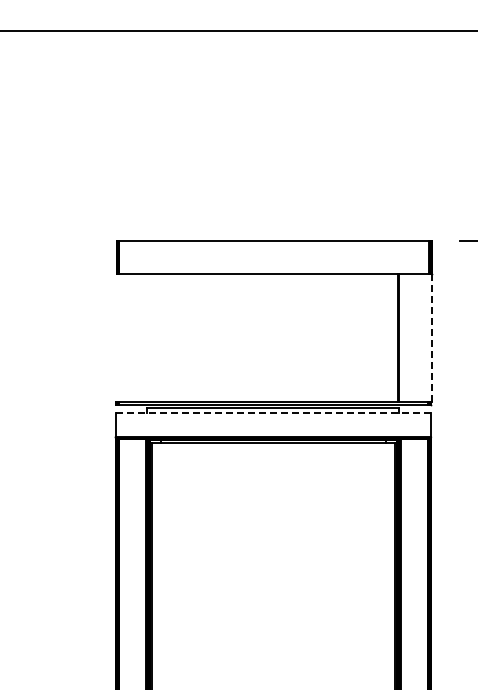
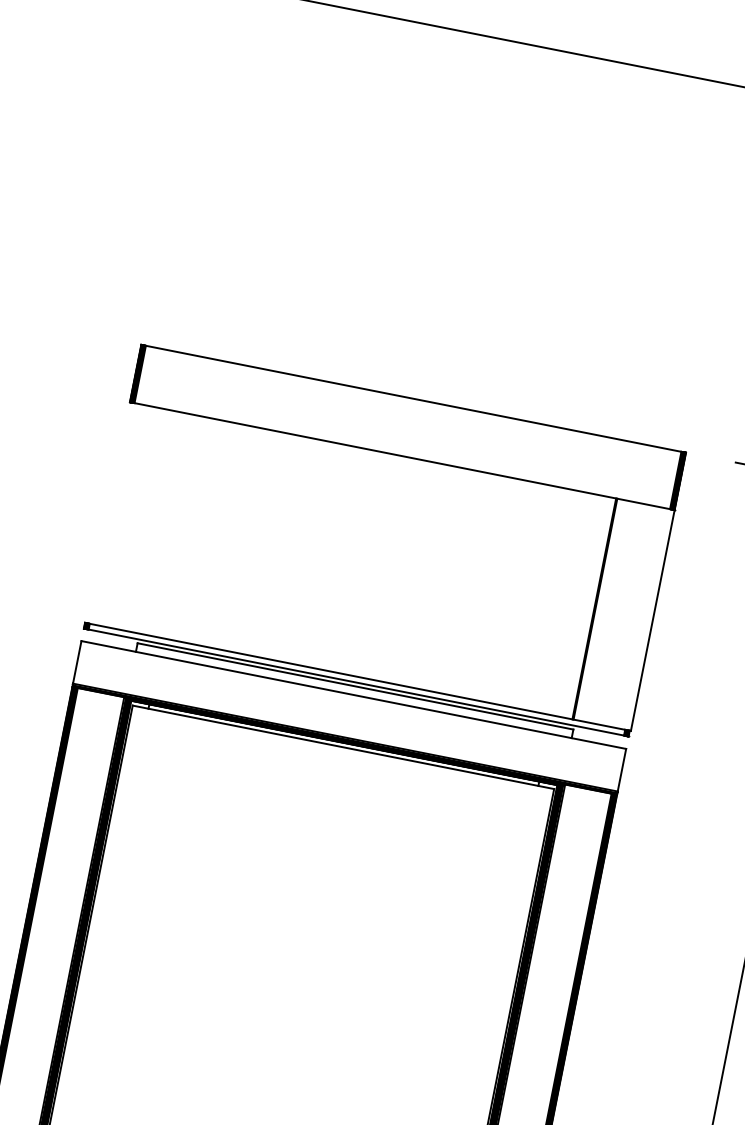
line: (431, 338) -> (652, 621), dashed -> solid
line: (273, 412) -> (353, 694), dashed -> solid

